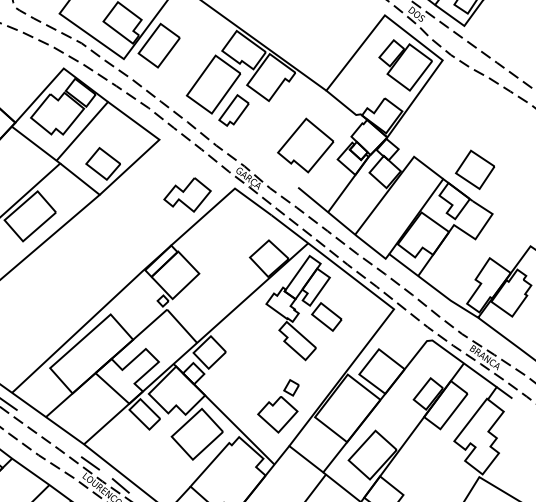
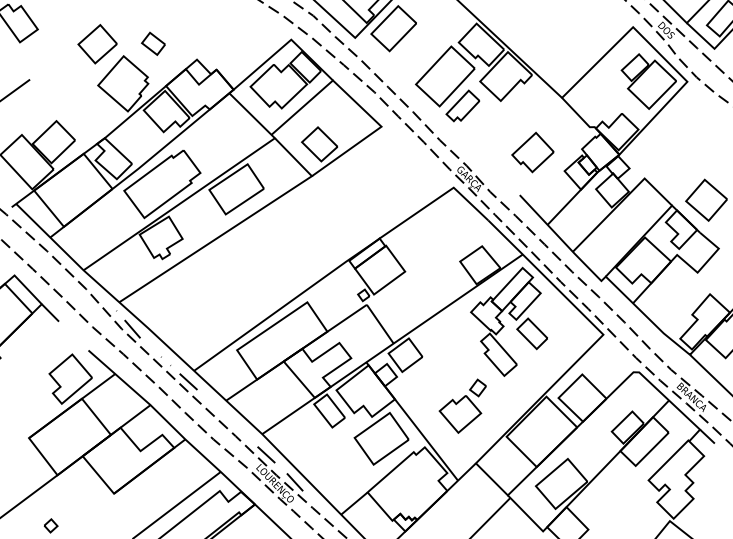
part: (305, 145) -> (532, 152), size x0.7
part: (187, 195) -> (403, 188), removed
part: (278, 406) -> (462, 405), moved

